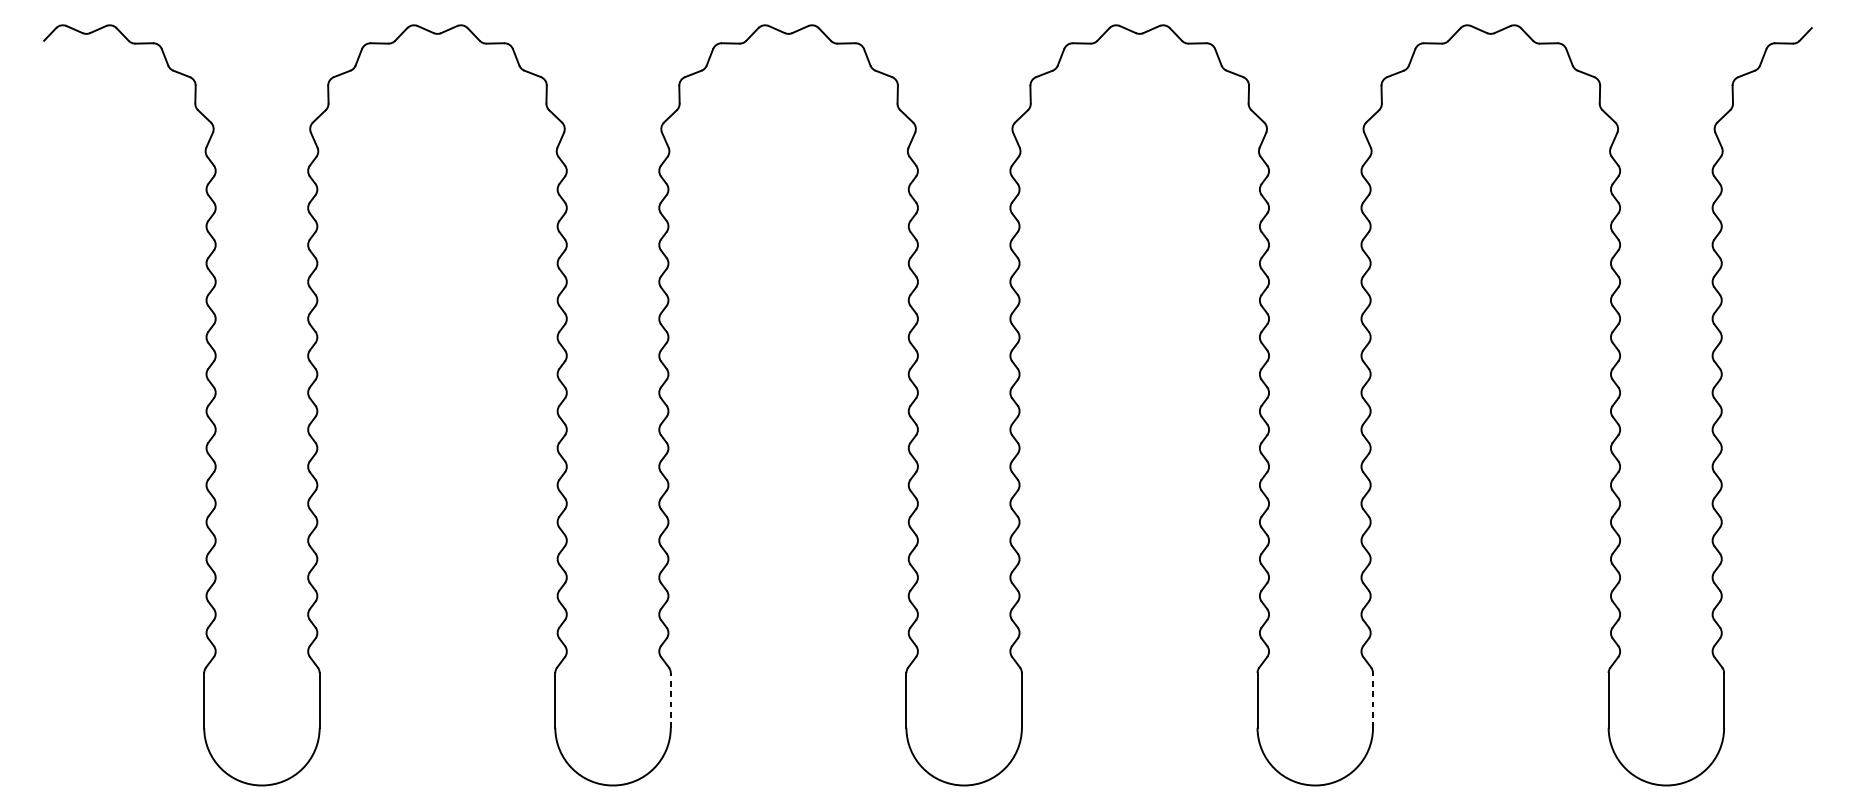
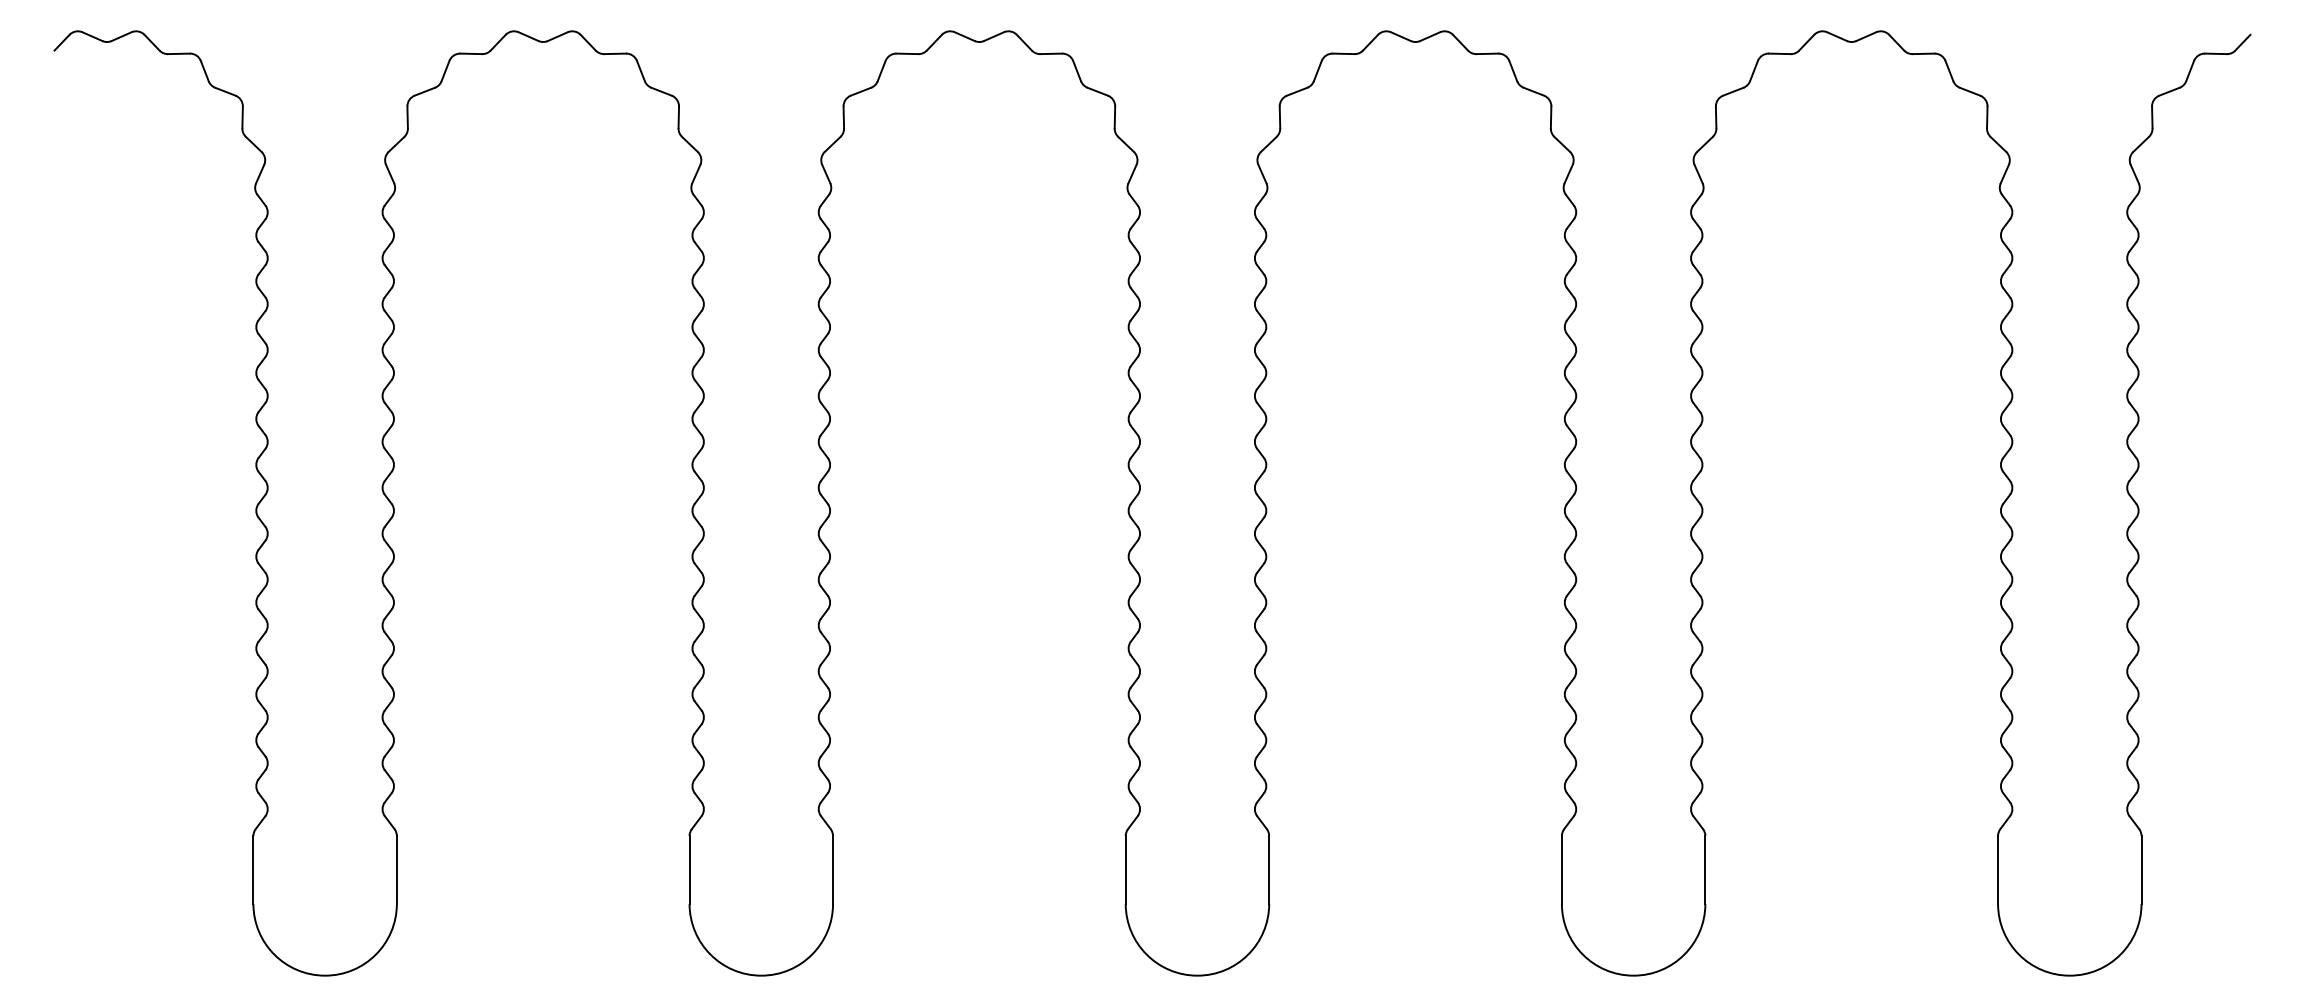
line: (671, 700) -> (833, 869), dashed -> solid
line: (1373, 700) -> (1705, 869), dashed -> solid

